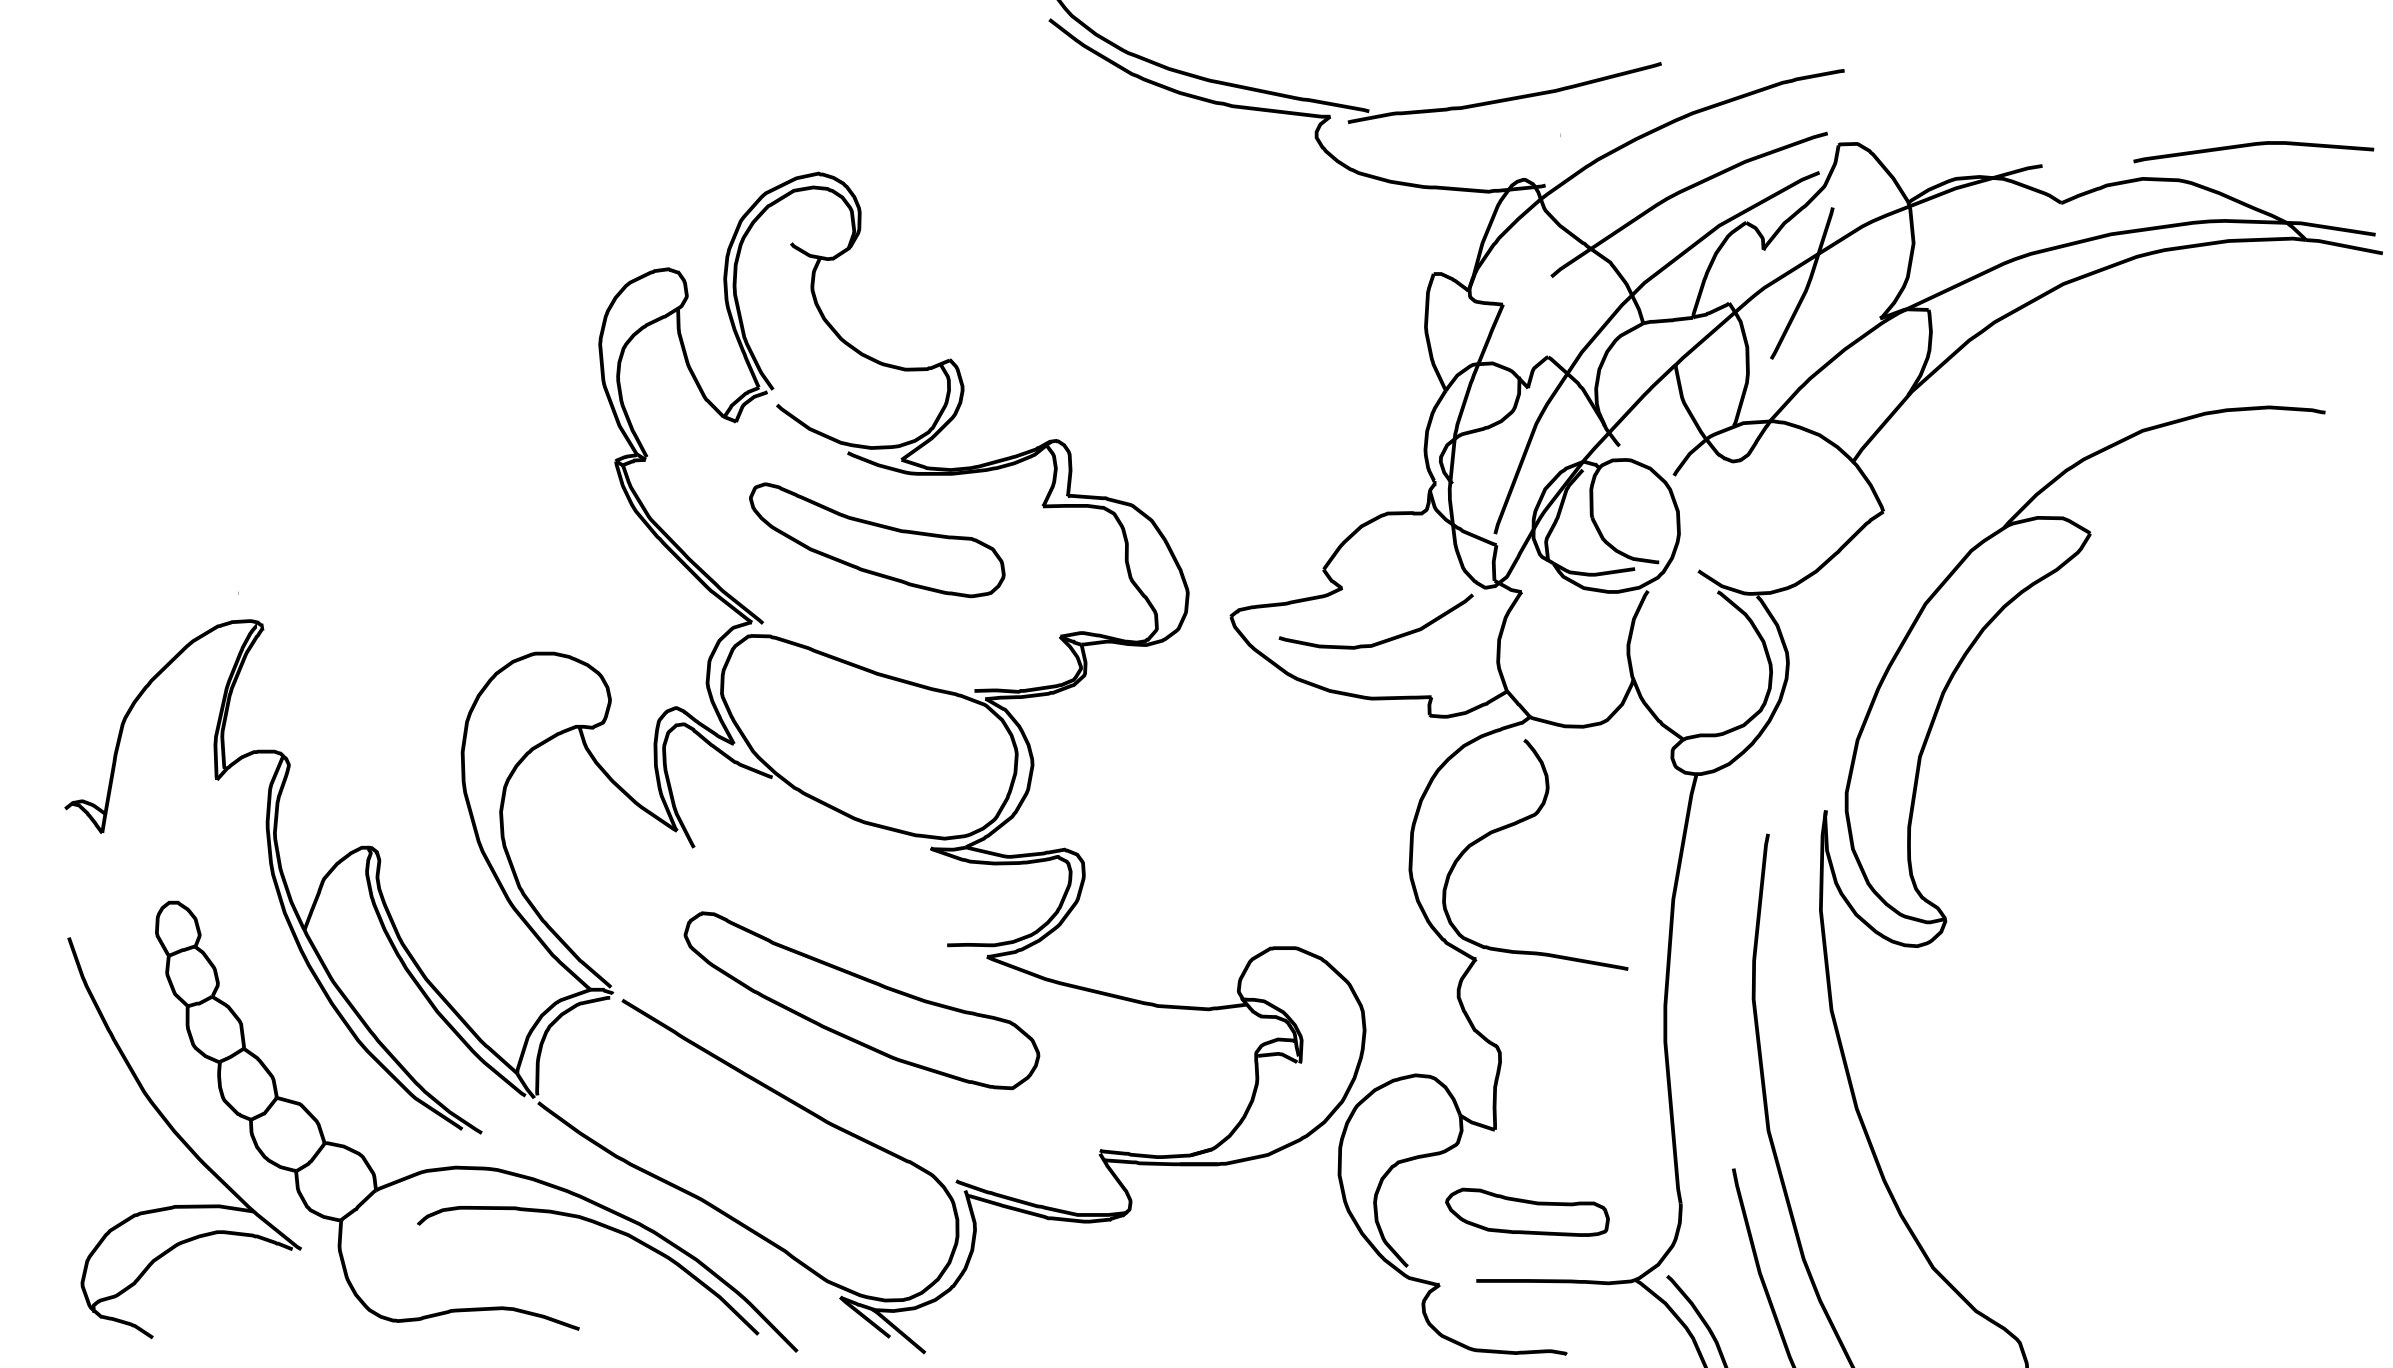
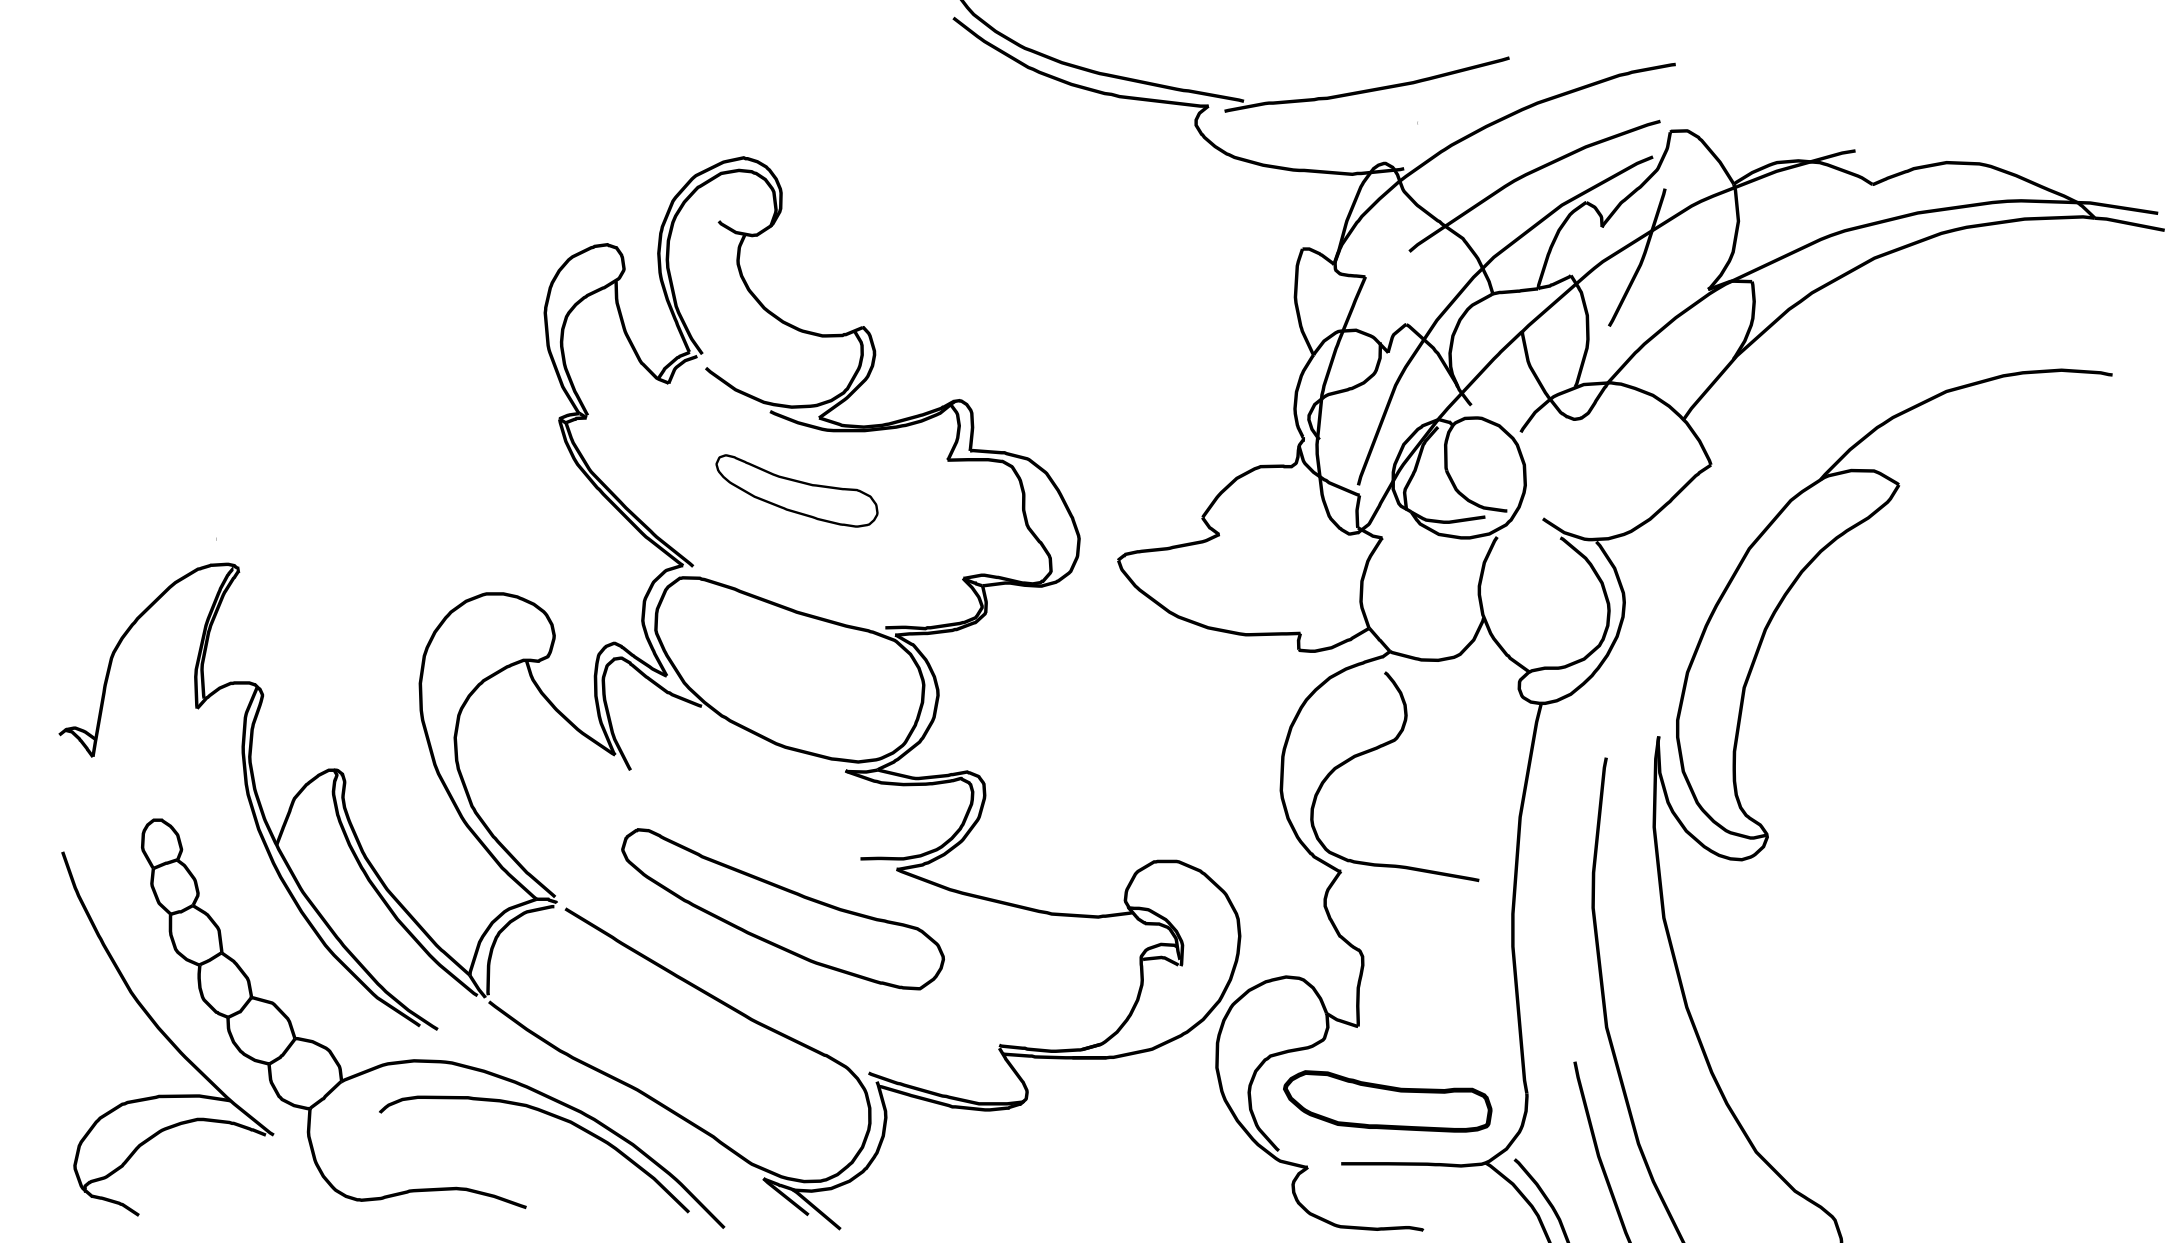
curve: (2251, 146) -> (2045, 133), removed
part: (876, 539) -> (796, 490), size x0.7
curve: (1381, 639) -> (1255, 581), removed
part: (1527, 1212) -> (1387, 1101), size x1.4

